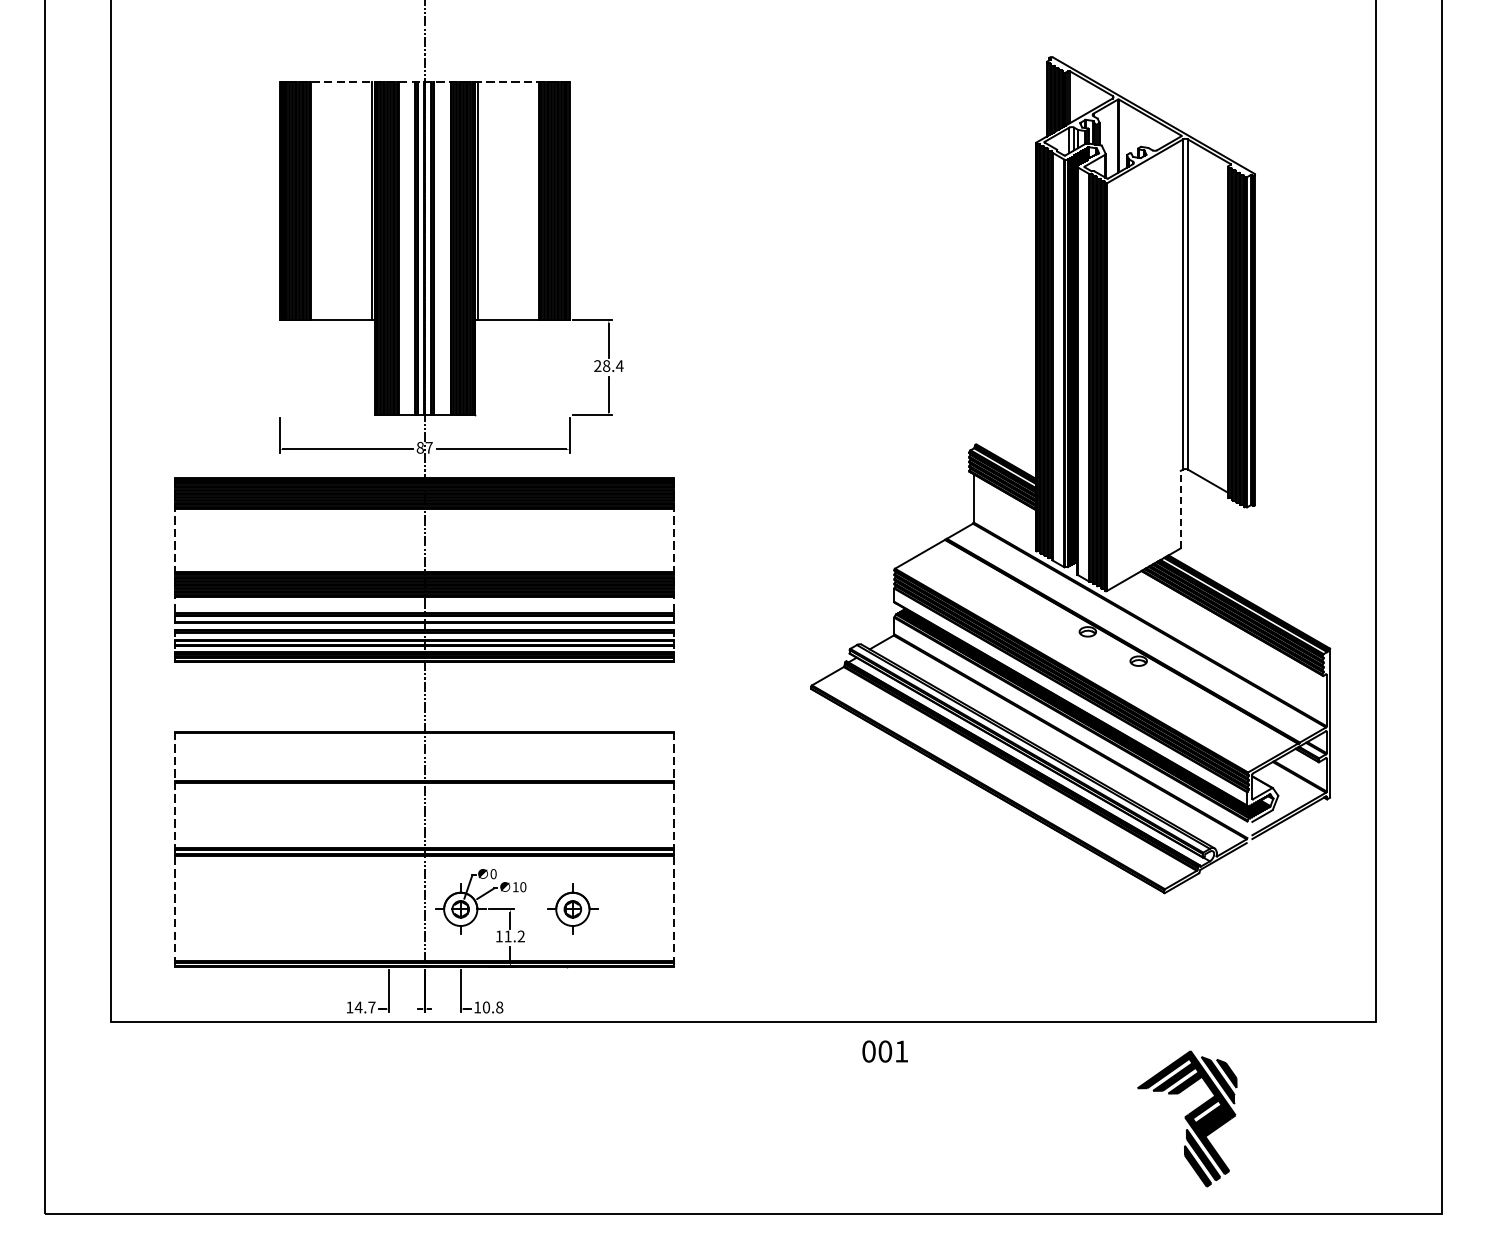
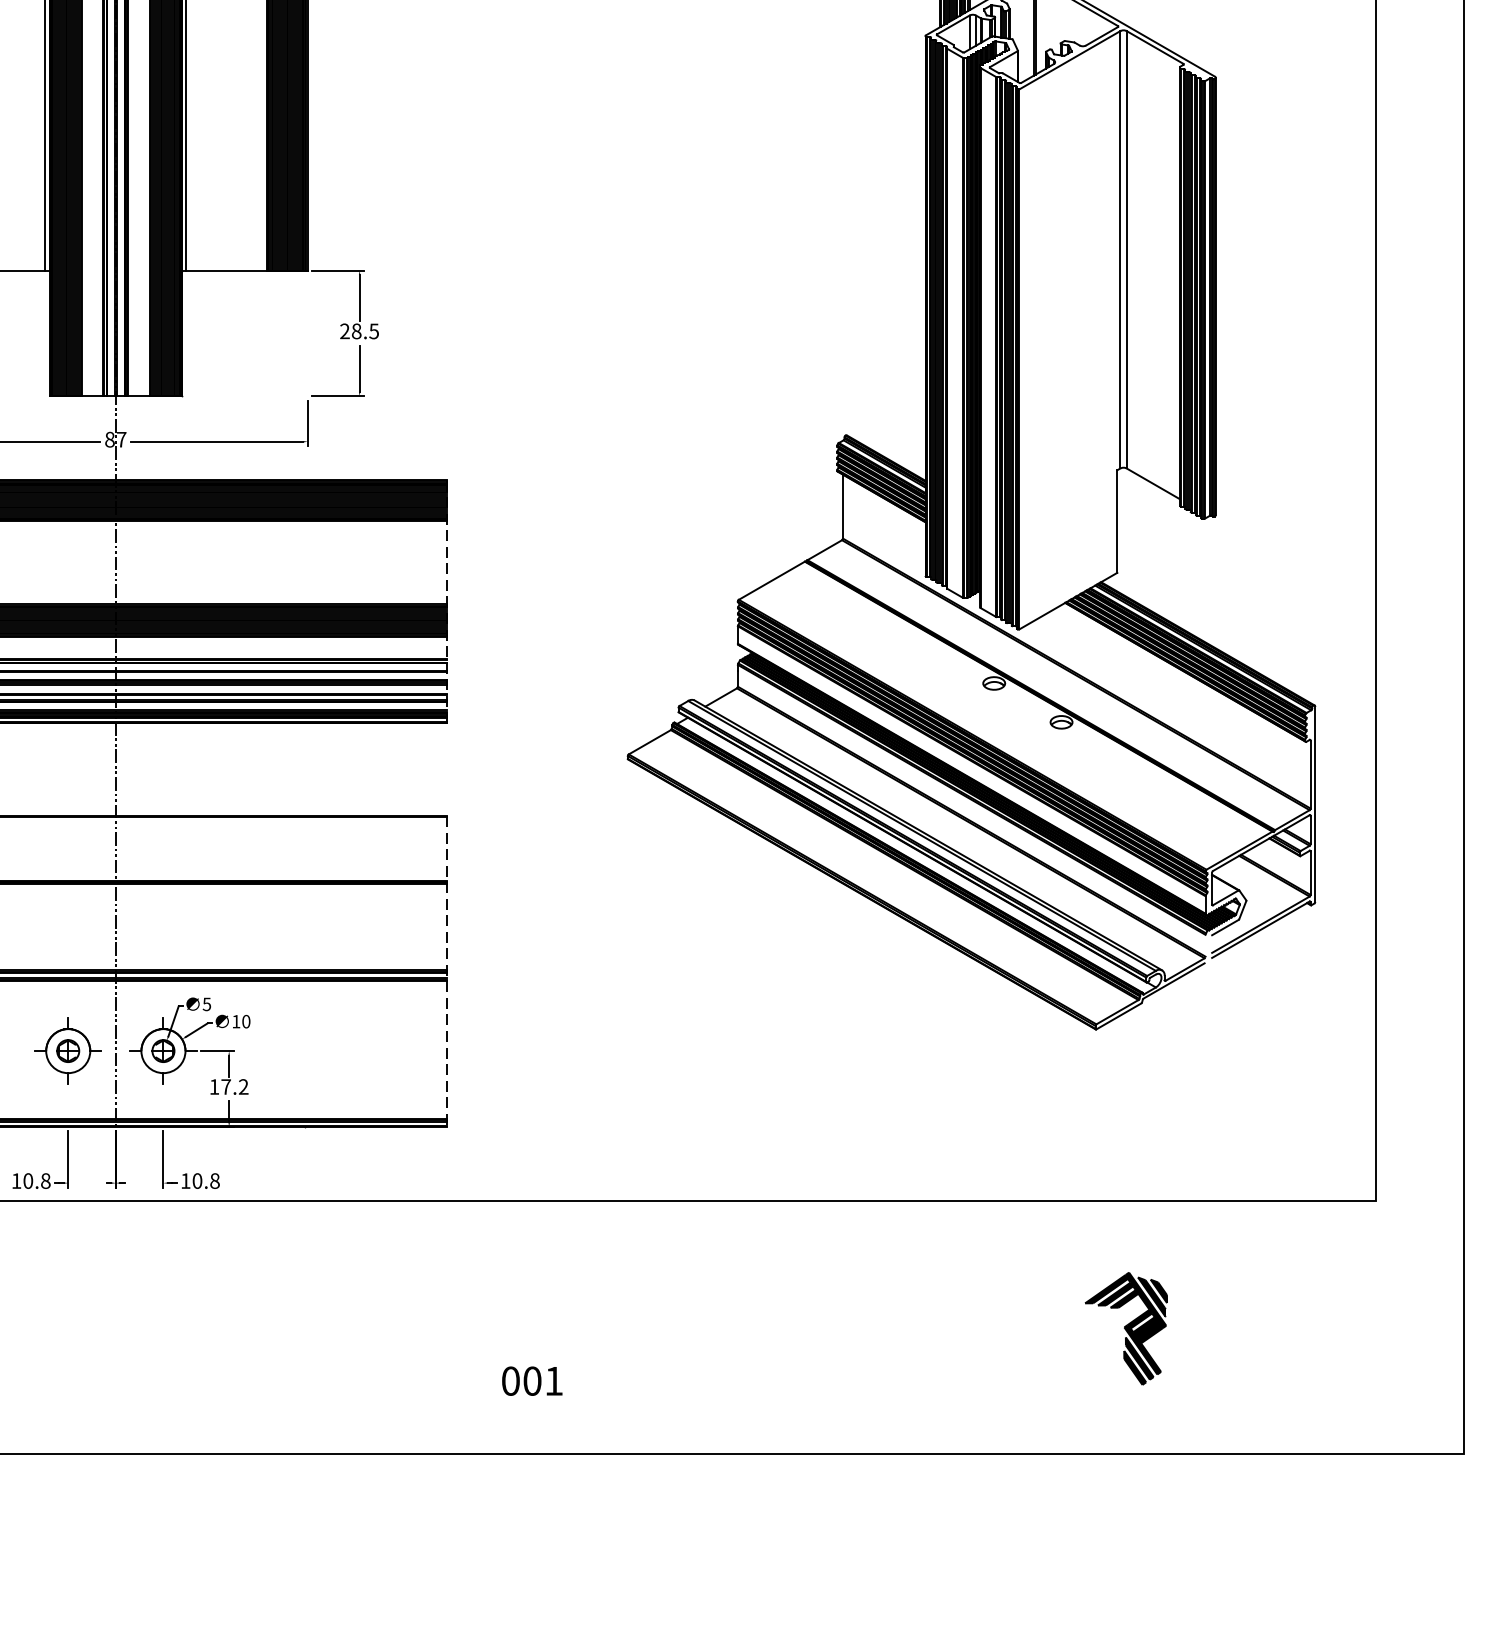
text: (619, 366) -> (373, 331), 28.4 -> 28.5
line: (1180, 509) -> (1116, 521), dashed -> solid
text: (493, 874) -> (206, 1004), 0 -> 5
part: (572, 908) -> (67, 1049), moved
text: (507, 936) -> (225, 1087), 11.2 -> 17.2
text: (364, 1007) -> (35, 1181), 14.7 -> 10.8
text: (884, 1051) -> (531, 1381), moved
part: (1187, 1118) -> (1126, 1328), size x0.62

